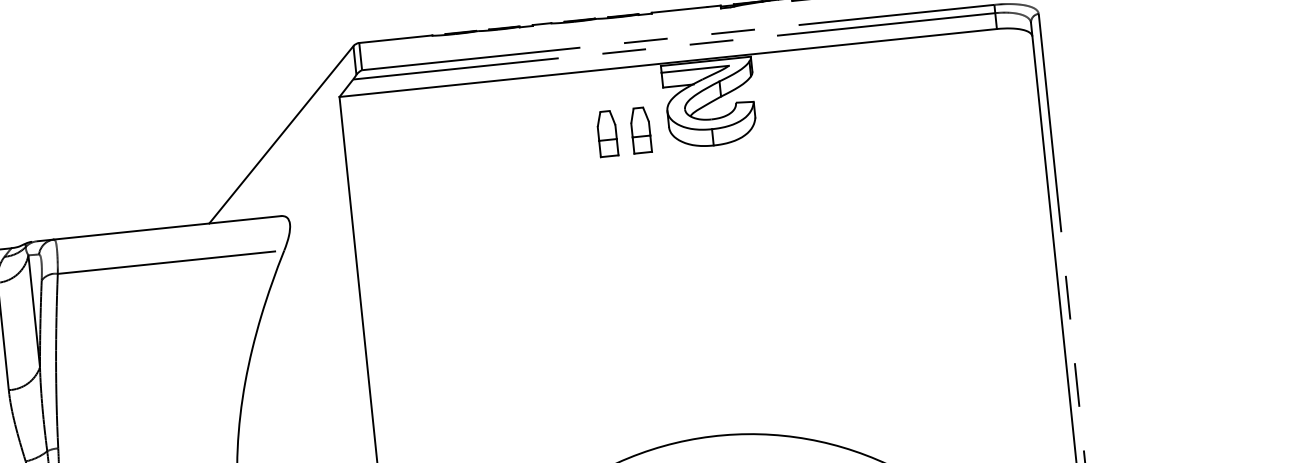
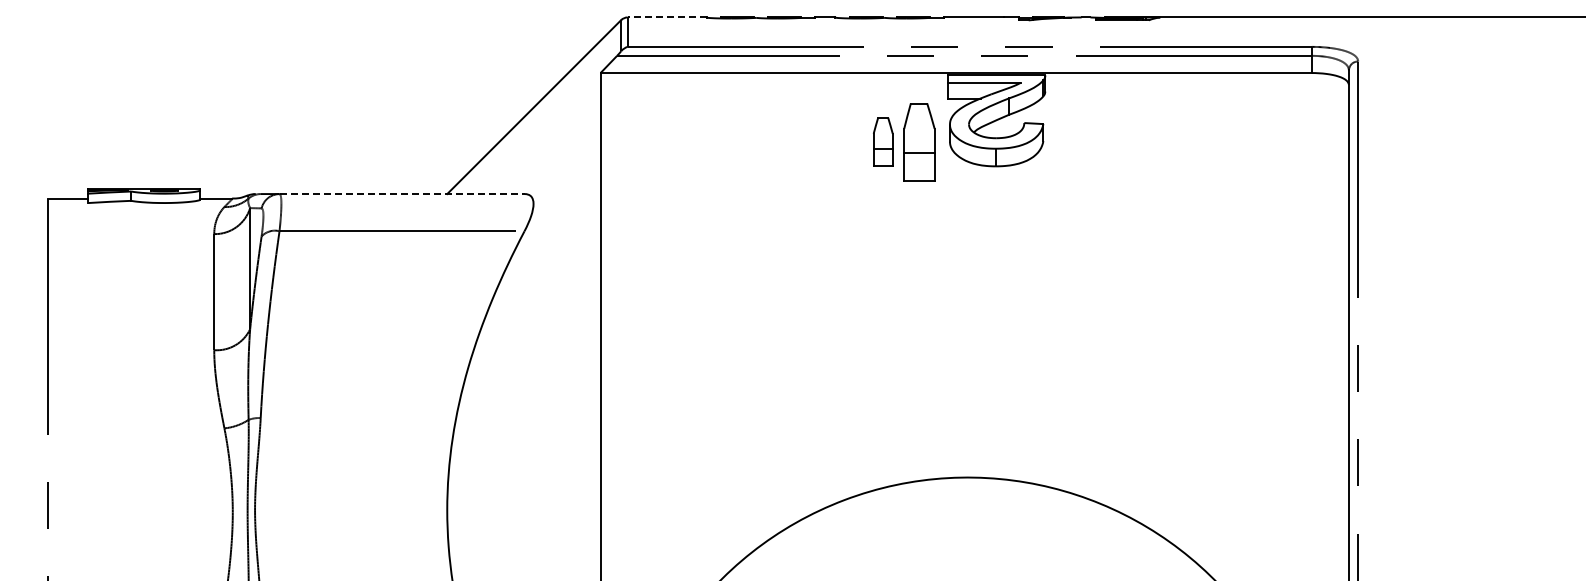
line: (396, 39) -> (667, 17), solid -> dashed
part: (640, 129) -> (919, 141), size x1.6
line: (167, 228) -> (402, 194), solid -> dashed

